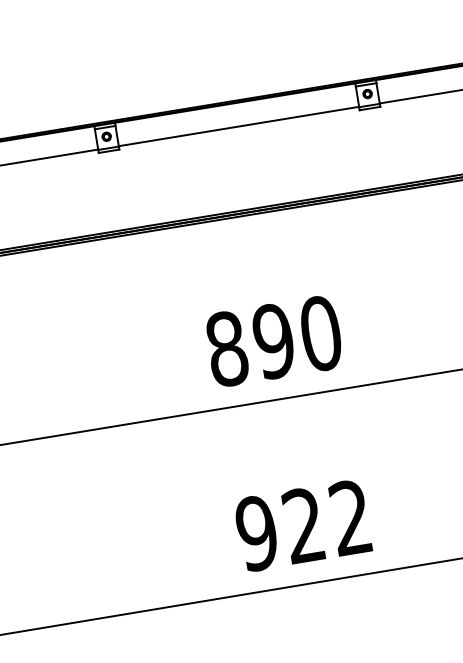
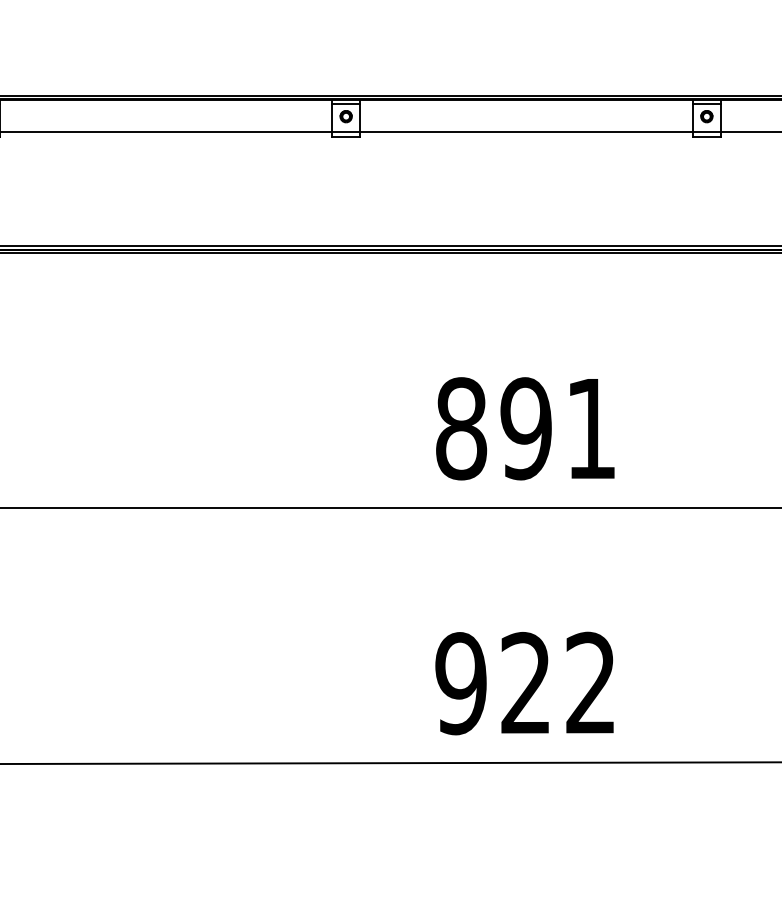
text: (321, 333) -> (591, 428), 890 -> 891

